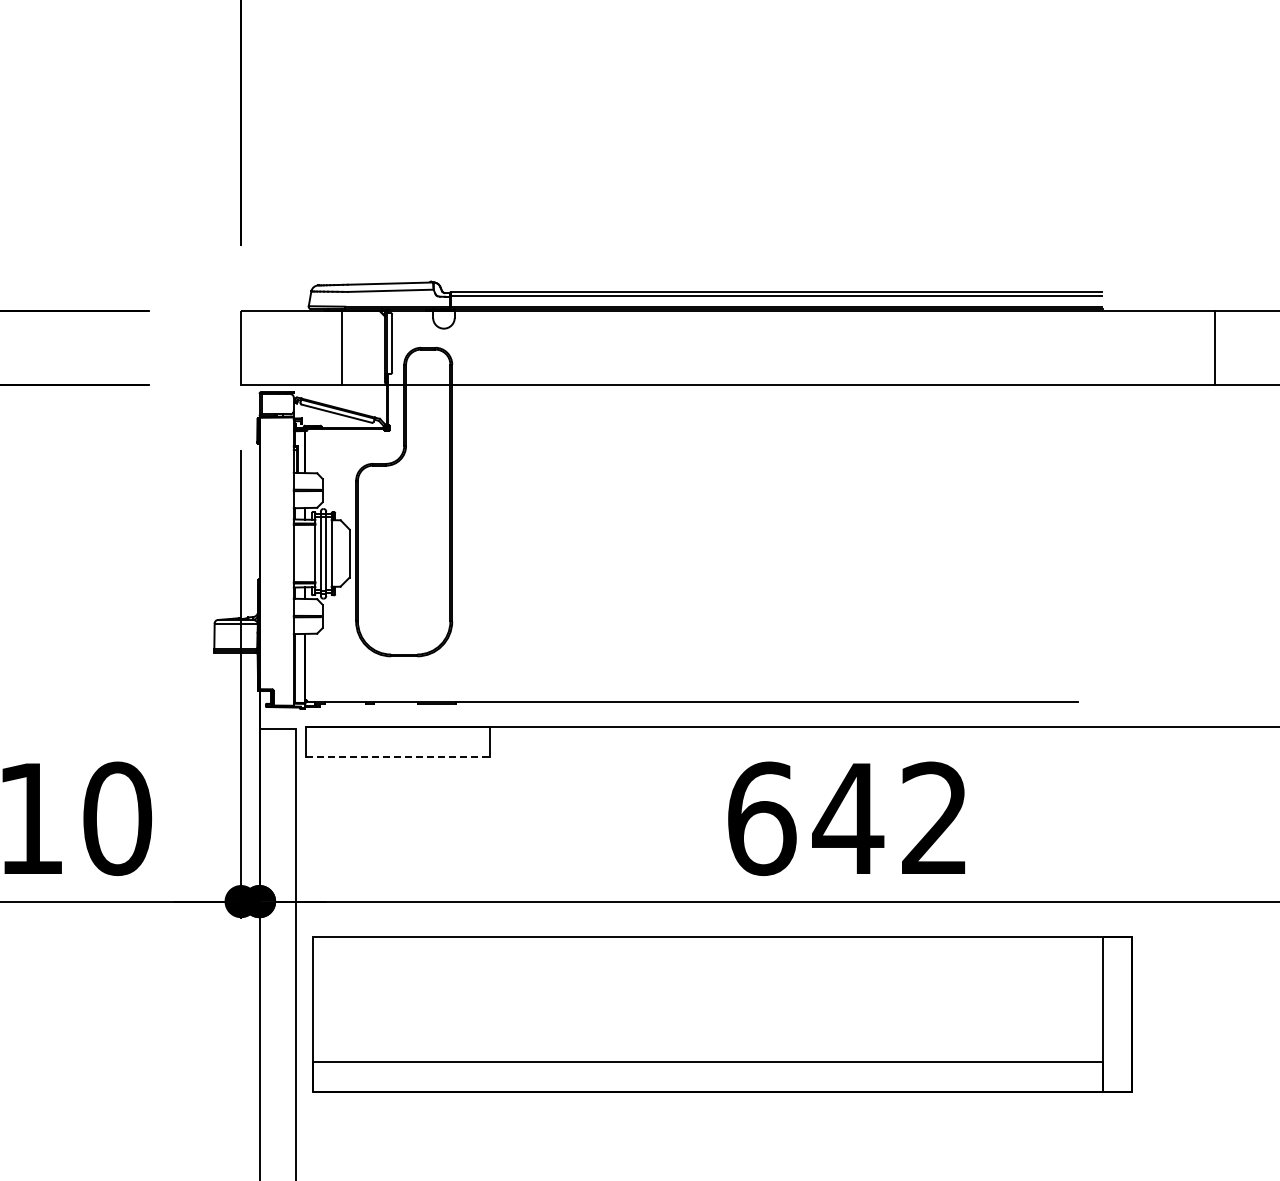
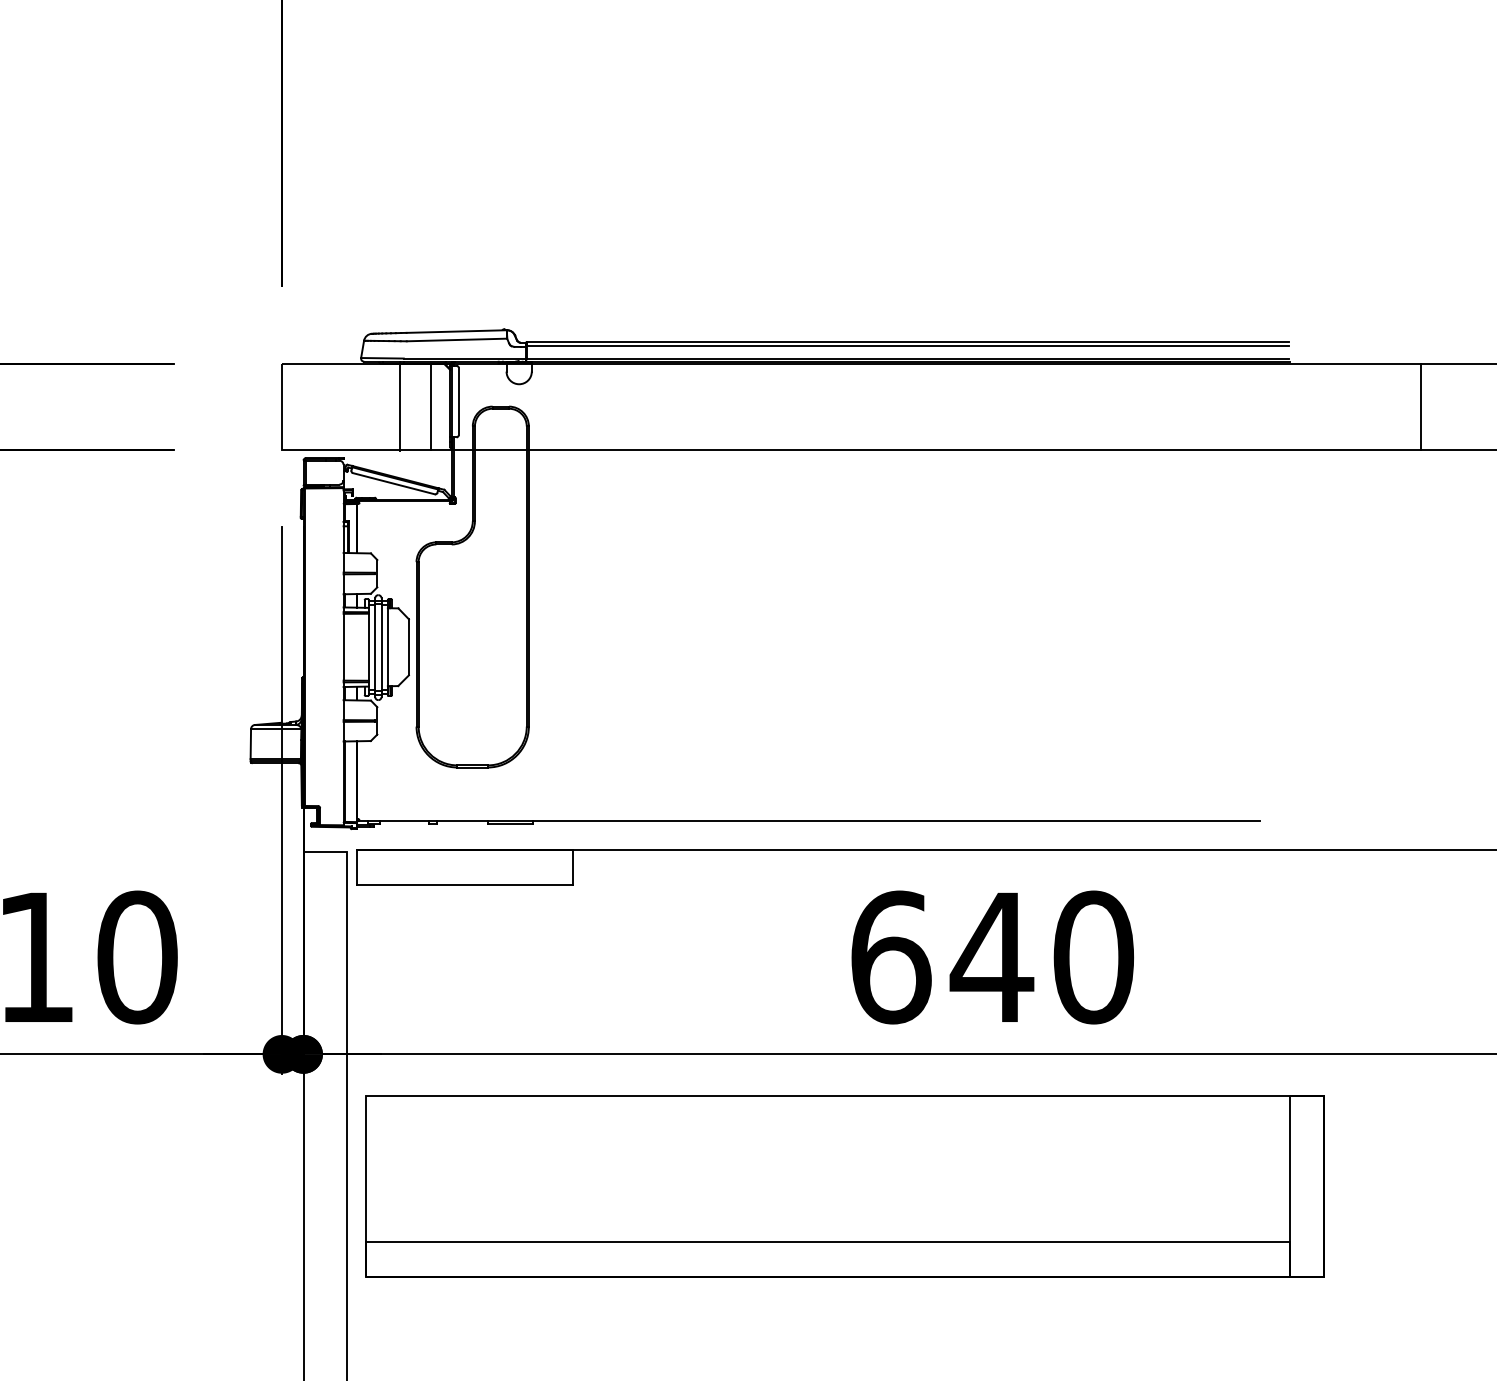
line: (368, 347) -> (430, 406), added
line: (398, 756) -> (466, 884), dashed -> solid
text: (935, 818) -> (1094, 957), 642 -> 640

